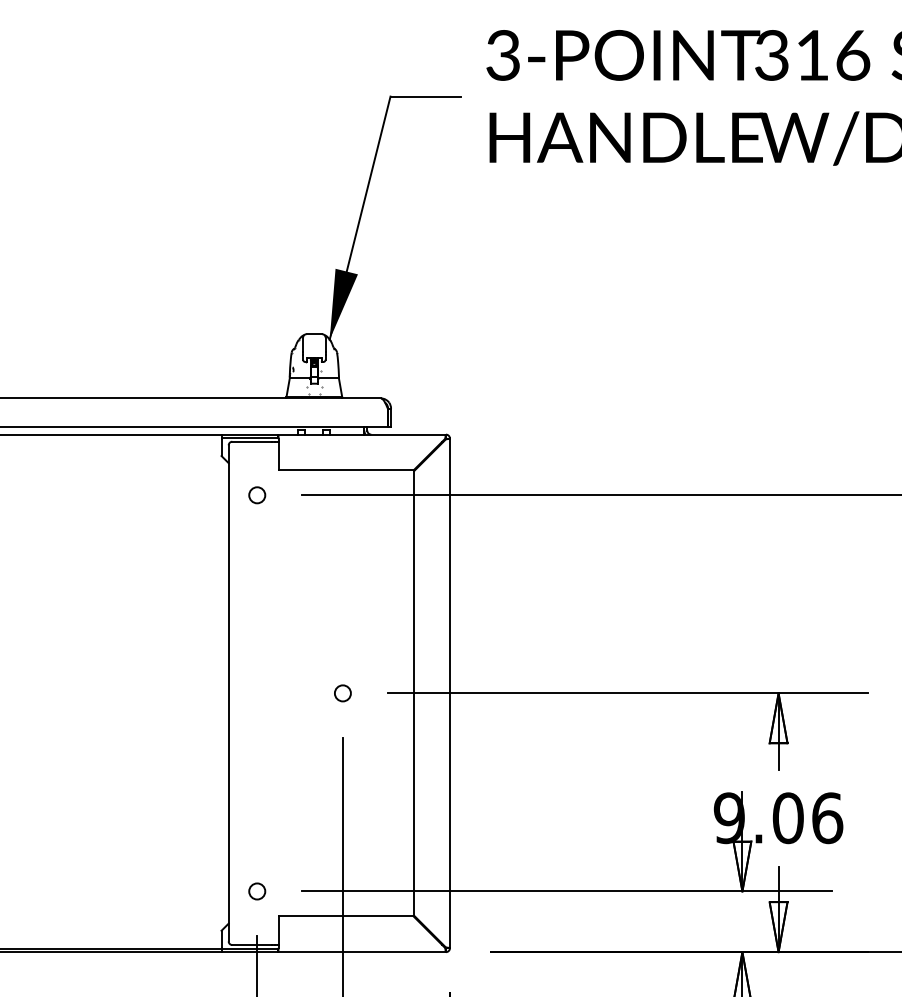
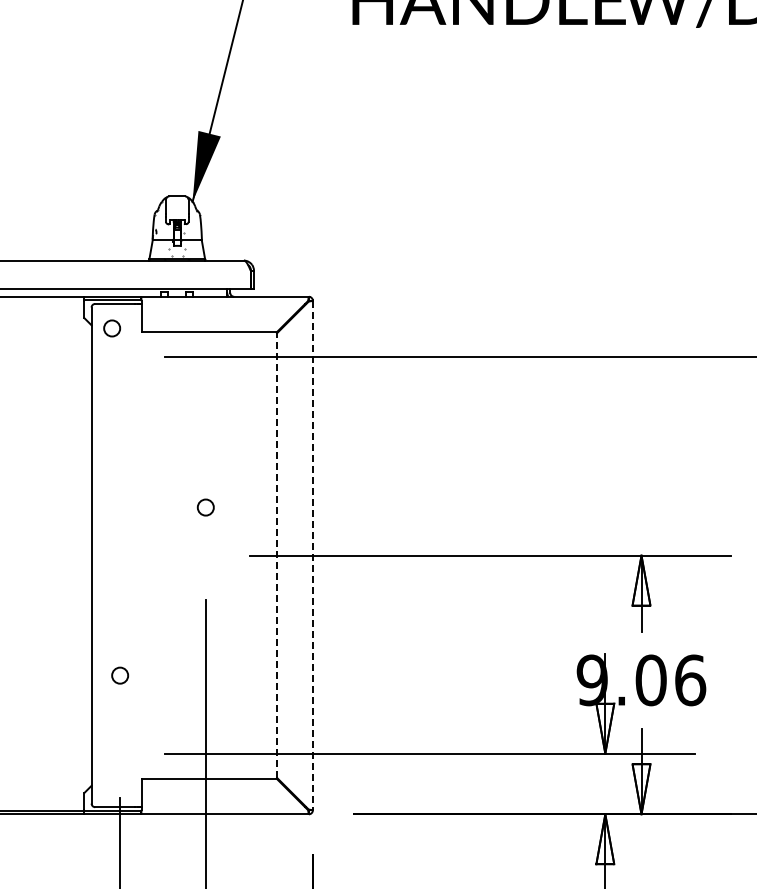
circle: (257, 495) -> (112, 328), moved
line: (414, 692) -> (277, 554), solid -> dashed
circle: (342, 693) -> (205, 507), moved
line: (449, 693) -> (312, 555), solid -> dashed
circle: (257, 891) -> (120, 675), moved

